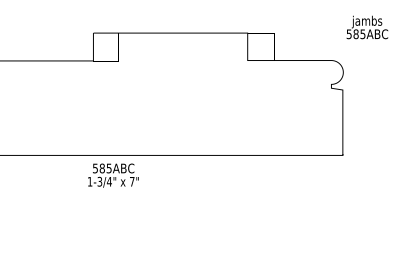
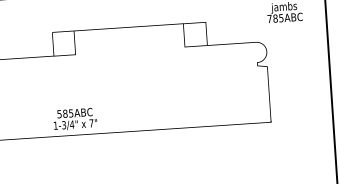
text: (348, 34) -> (269, 19), 585ABC -> 785ABC
text: (113, 175) -> (75, 119), moved

